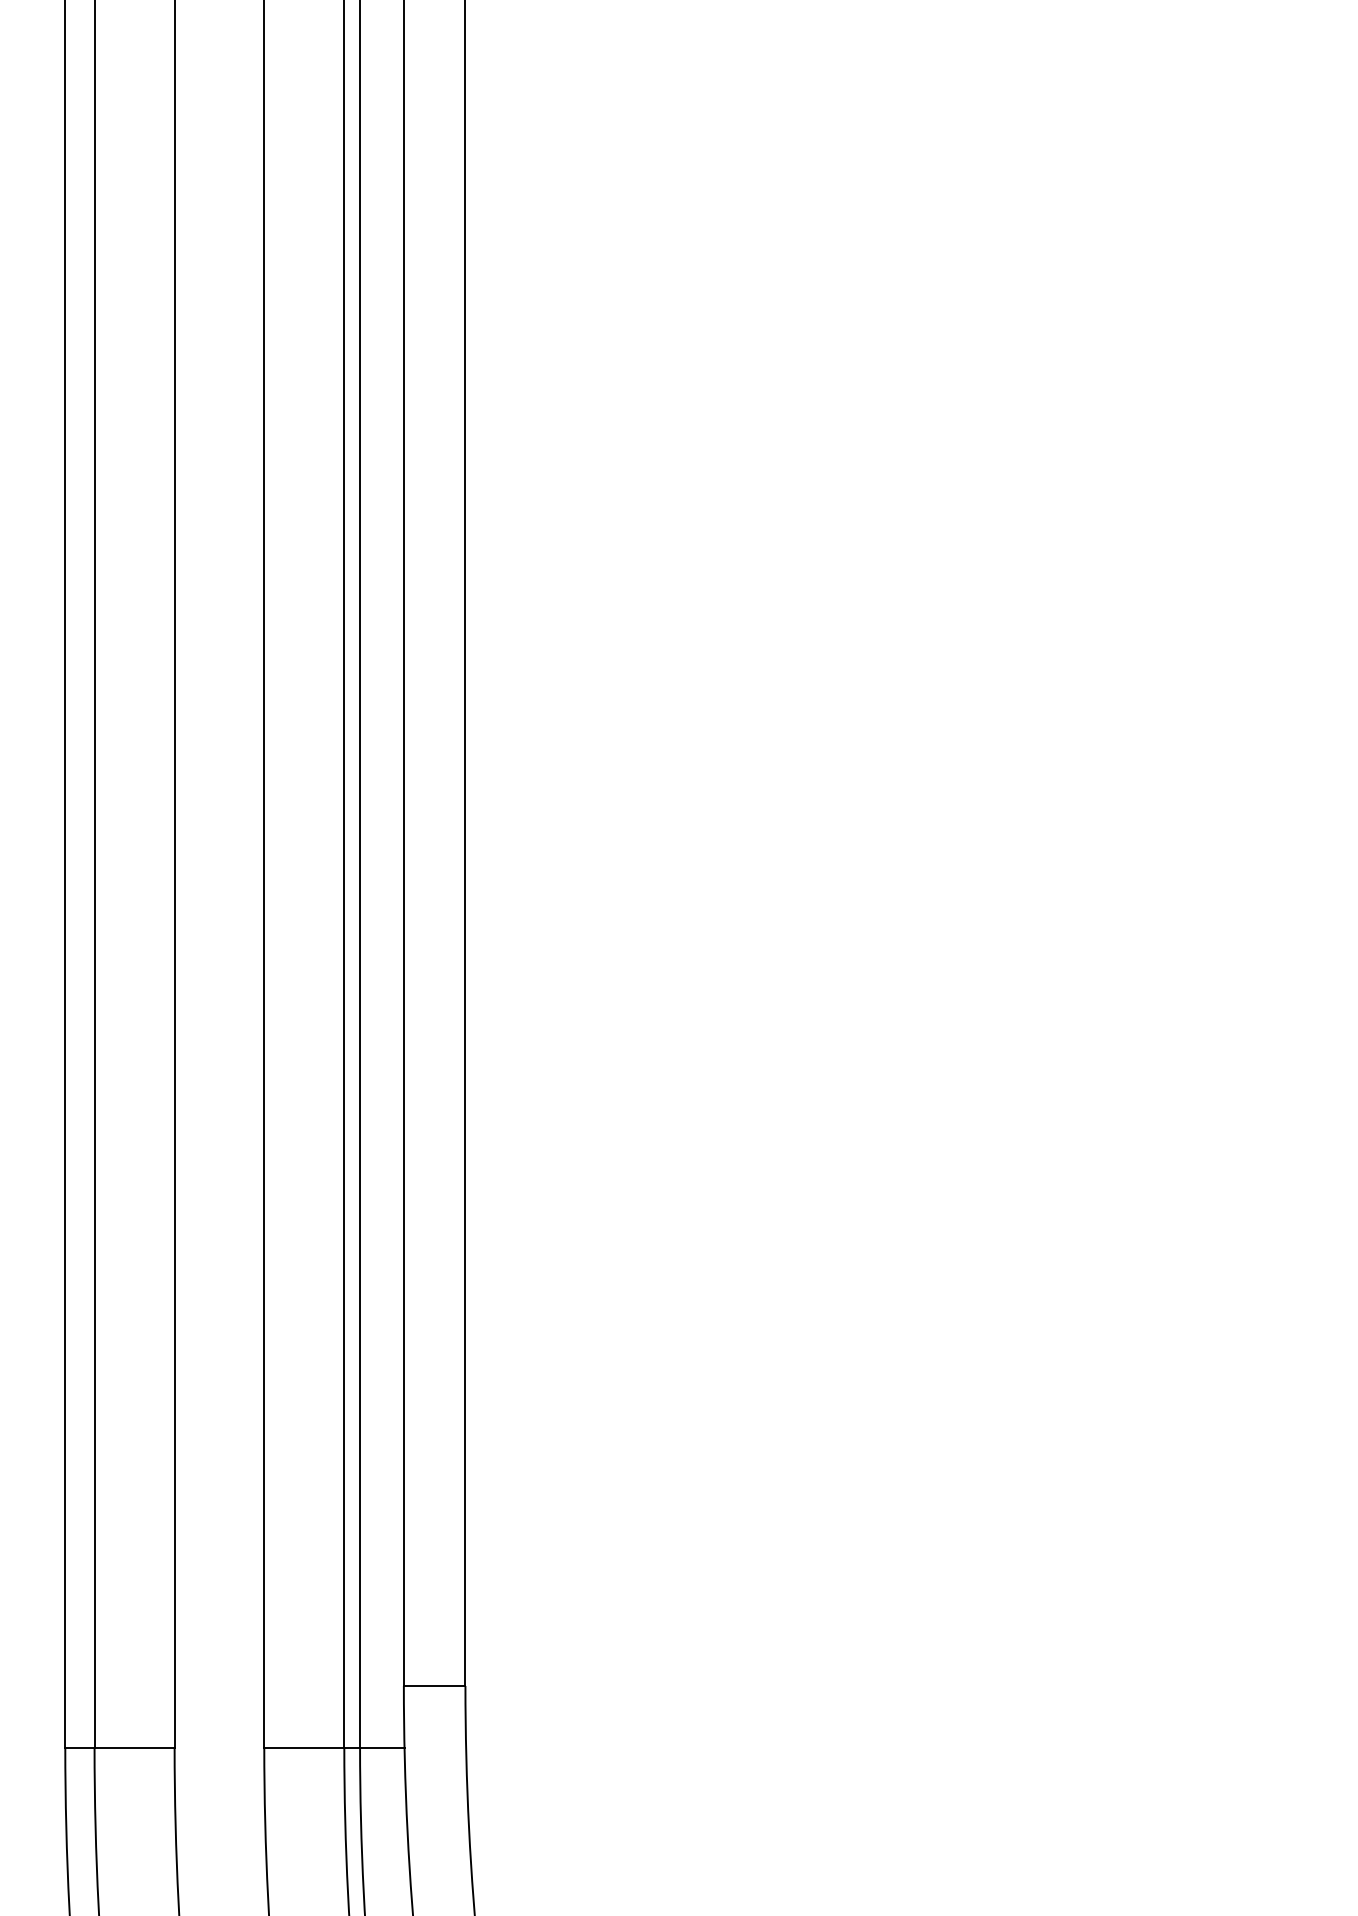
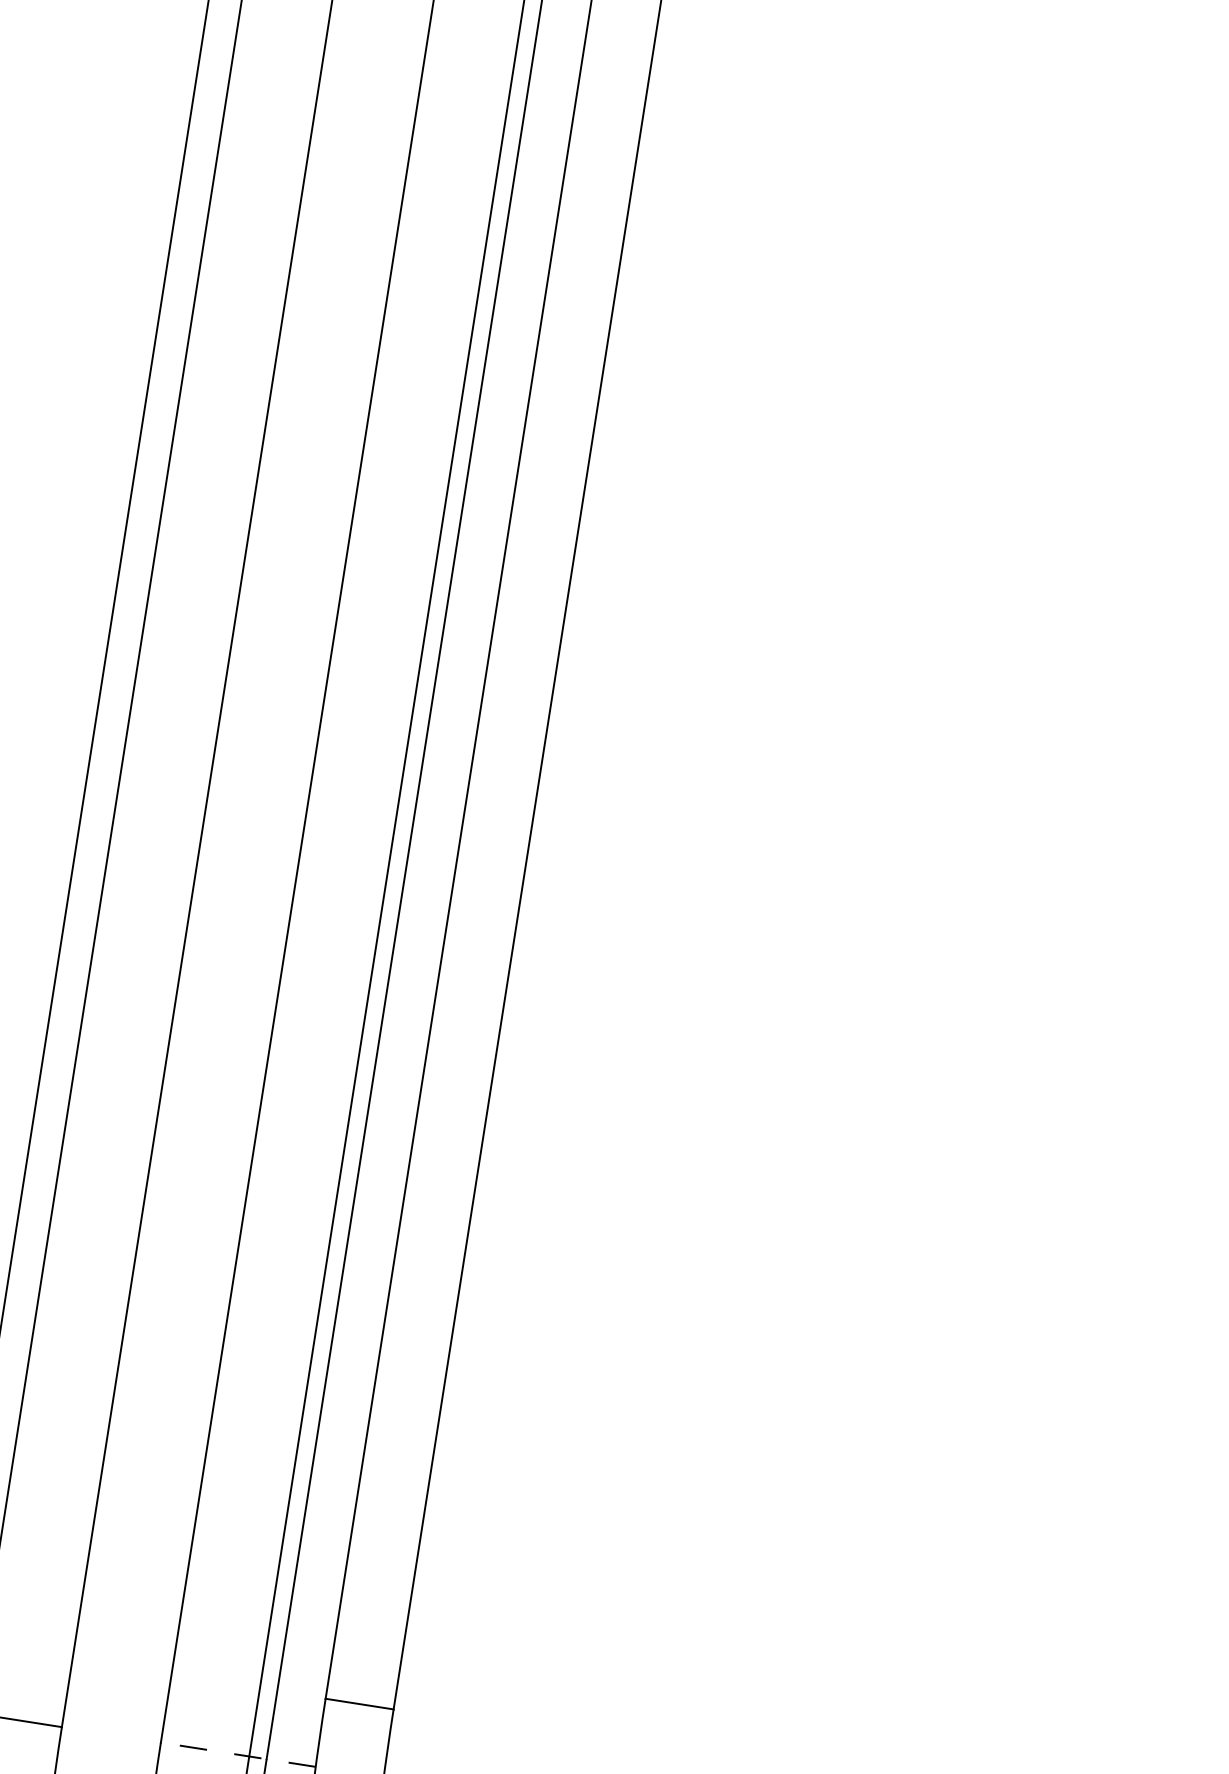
line: (333, 1747) -> (237, 1754), solid -> dashed

